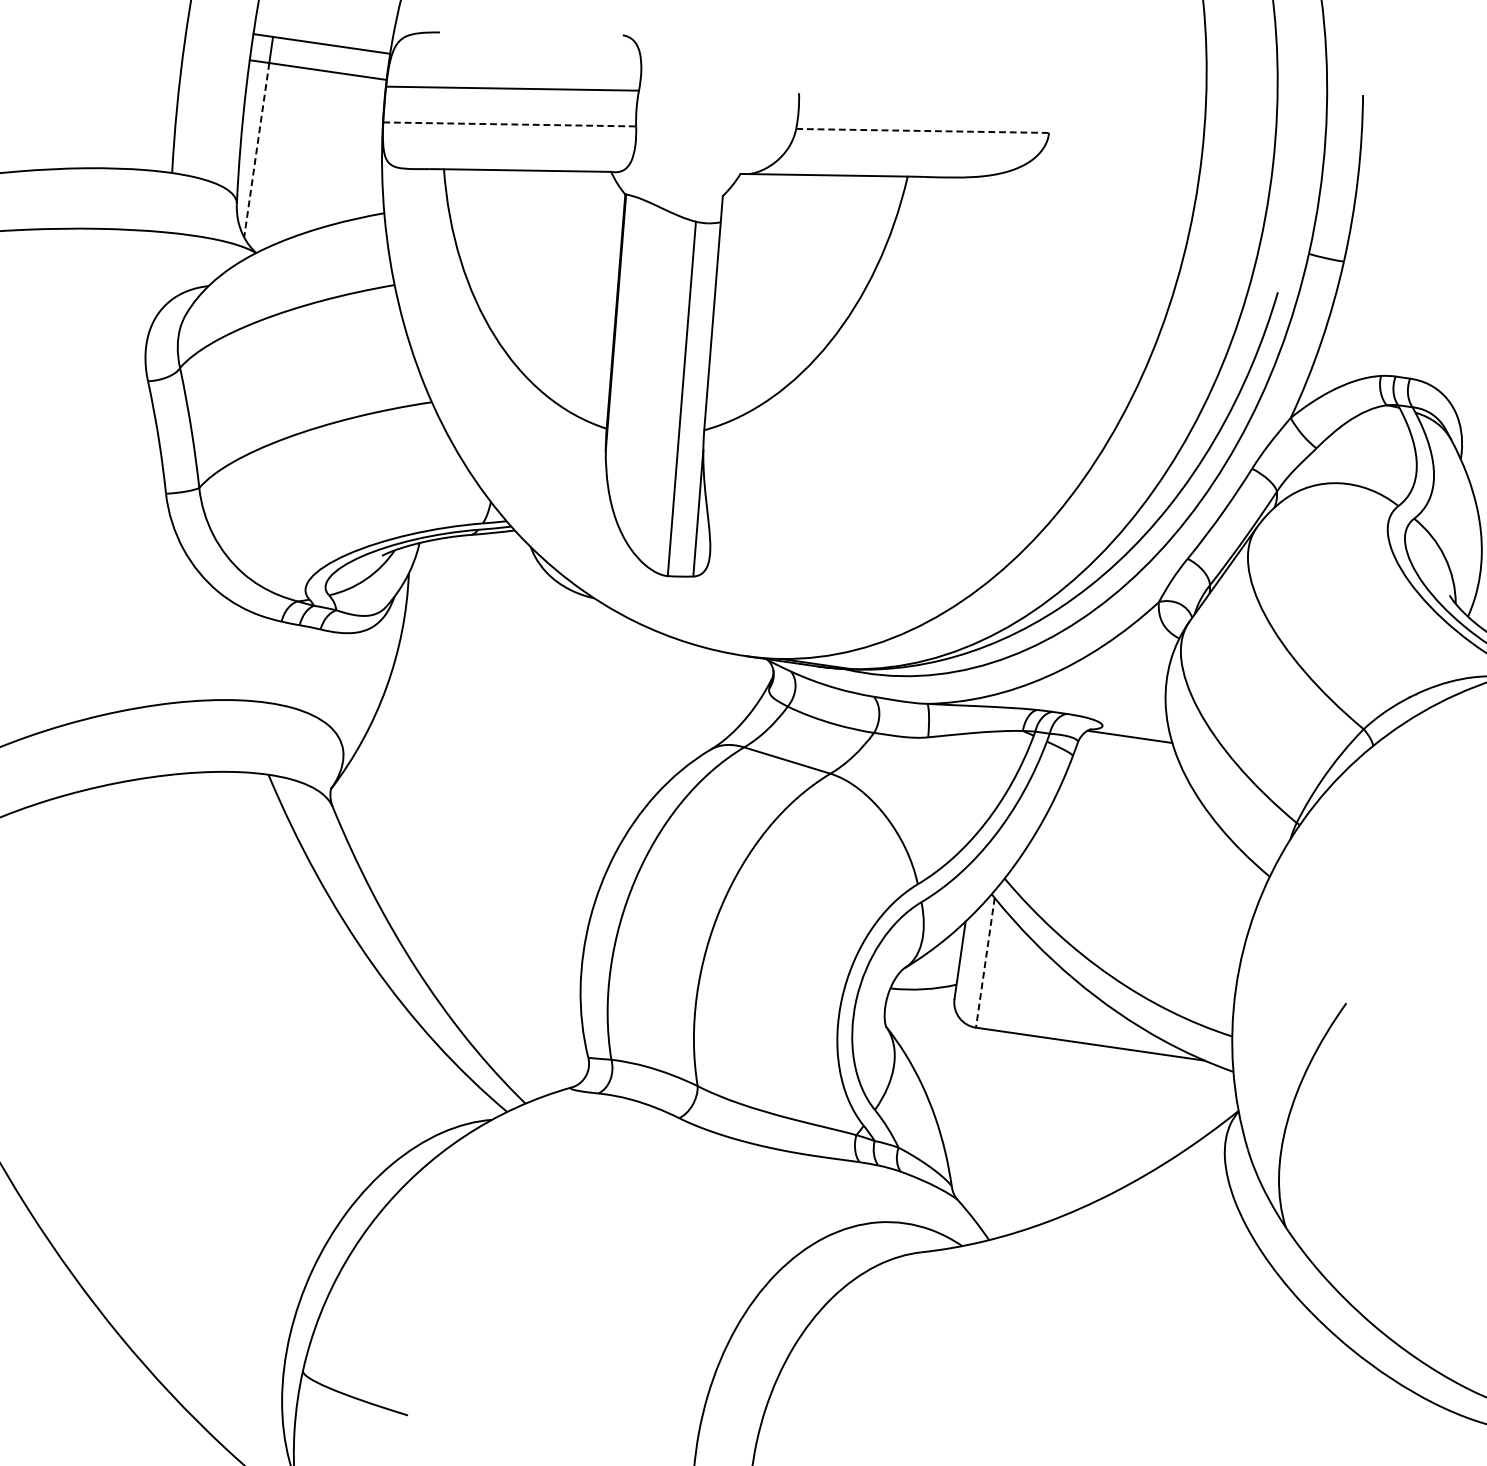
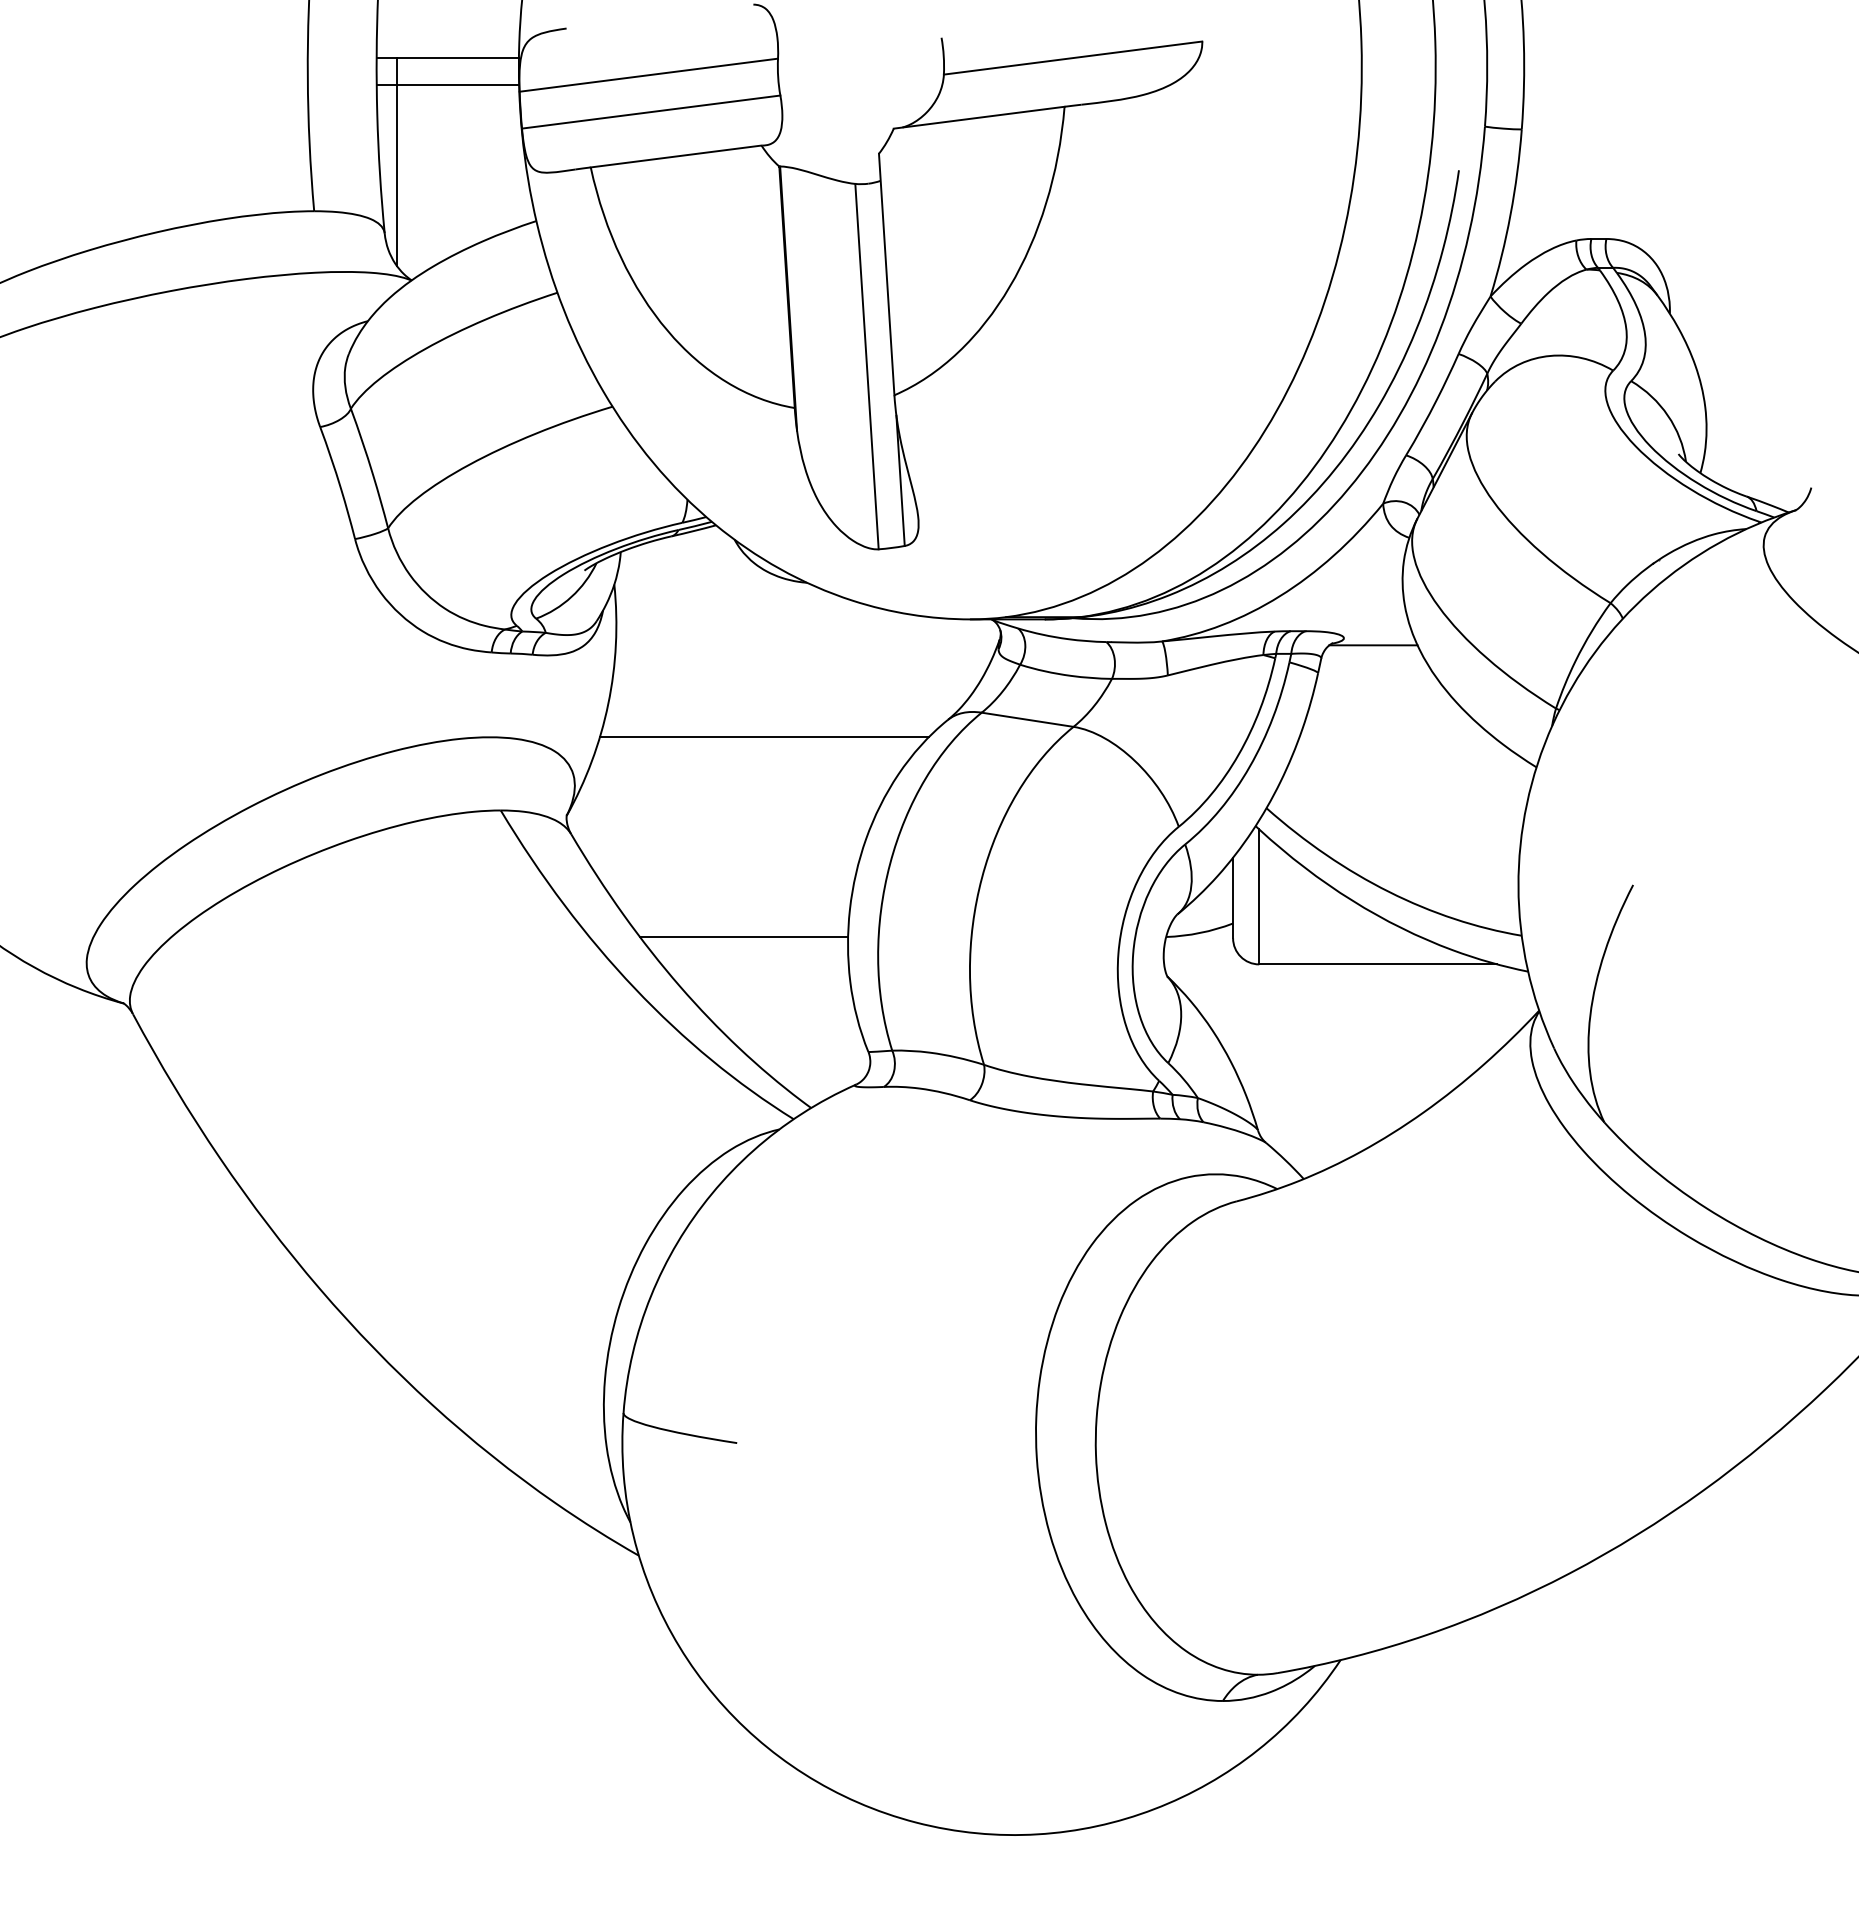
line: (509, 124) -> (651, 112), dashed -> solid
line: (922, 131) -> (1073, 58), dashed -> solid
line: (257, 150) -> (397, 175), dashed -> solid
line: (532, 740) -> (764, 736), added
line: (485, 930) -> (744, 937), added
line: (985, 962) -> (1259, 896), dashed -> solid

